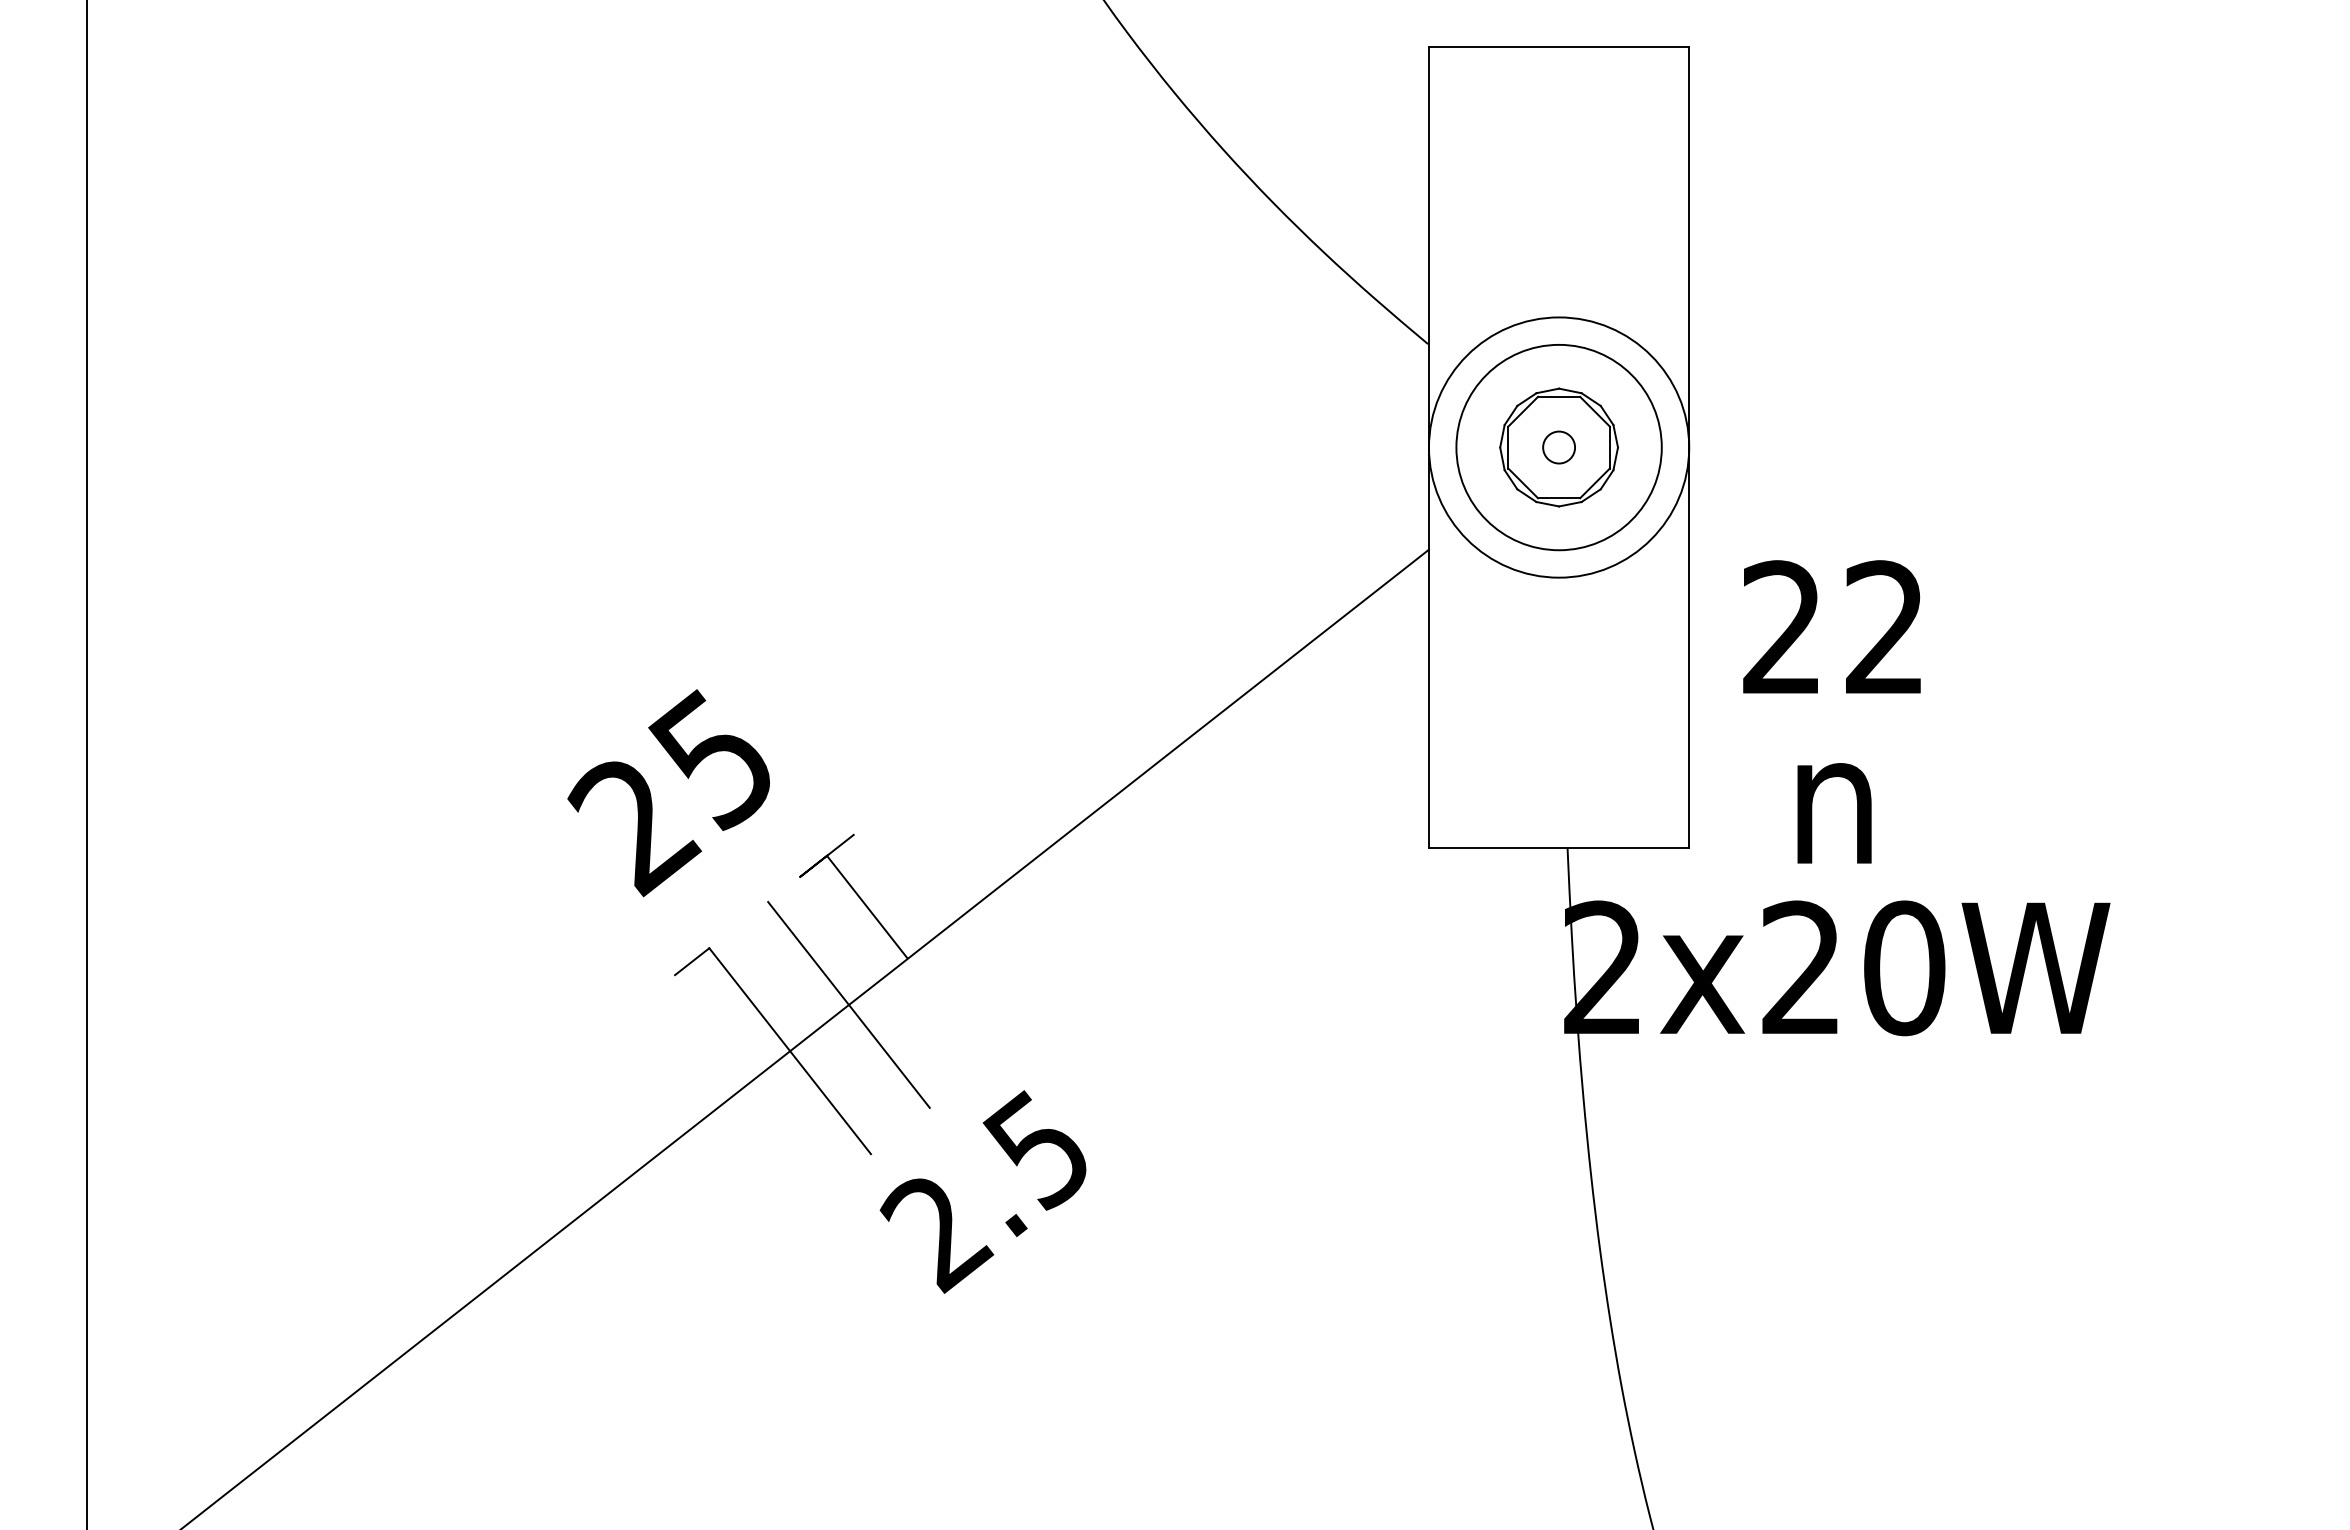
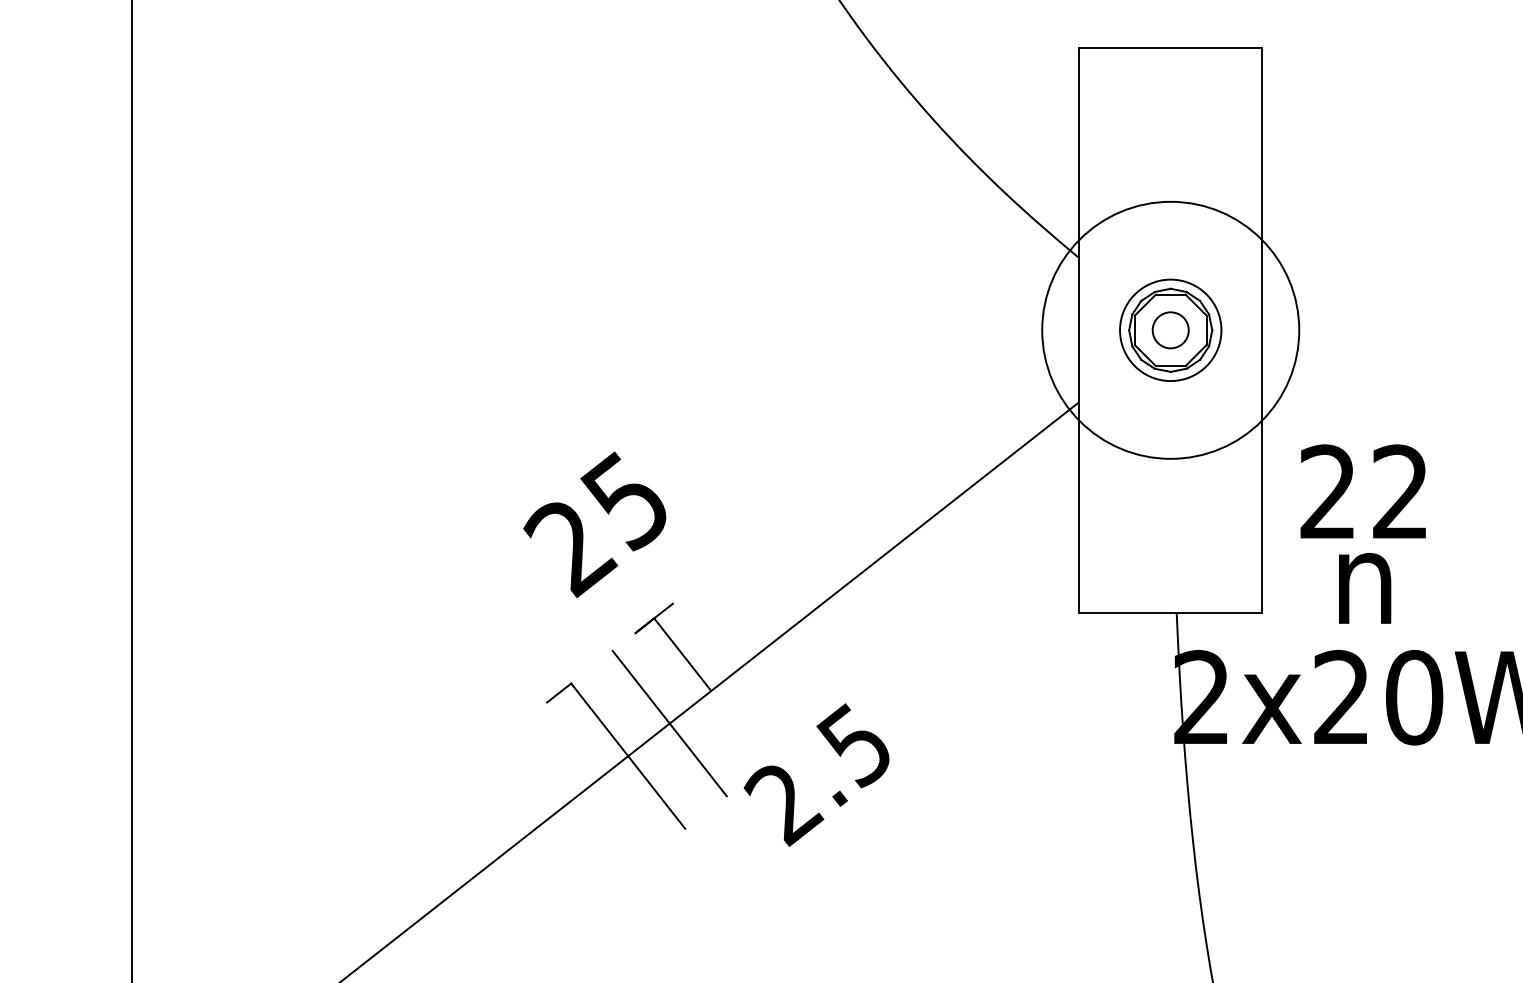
circle: (1558, 447) -> (1170, 330), size x0.7
circle: (1559, 447) -> (1171, 330), size x1.4
circle: (1559, 447) -> (1171, 330), size x1.6
text: (1831, 626) -> (1362, 491), moved
text: (668, 793) -> (594, 525), moved
text: (982, 1191) -> (816, 774), moved

